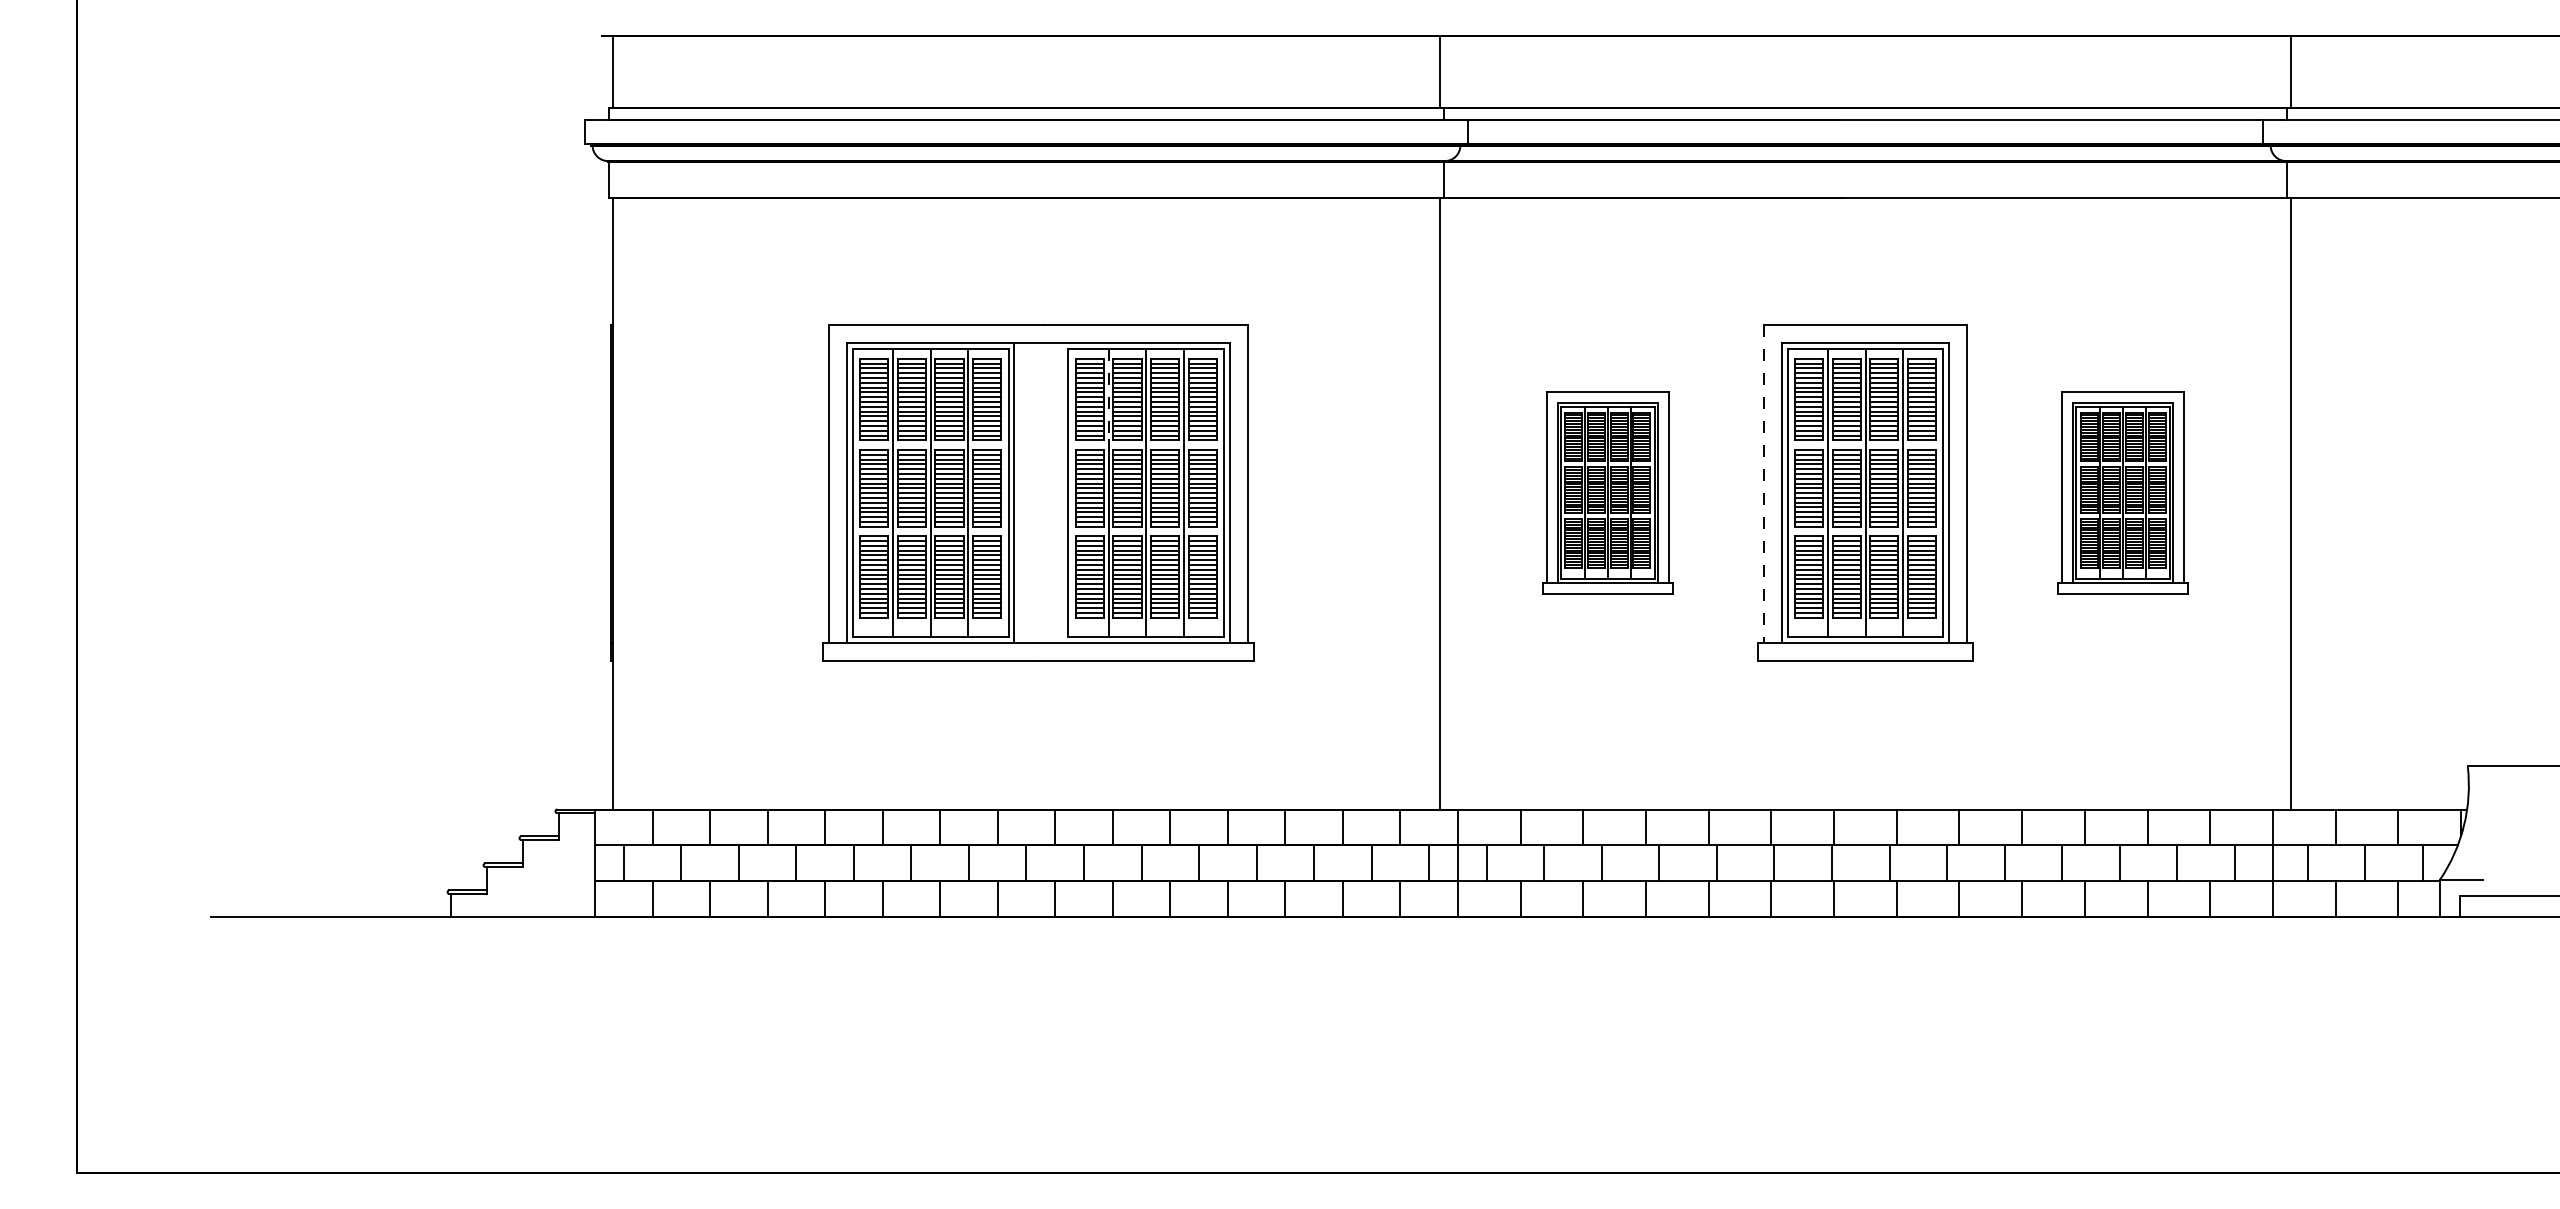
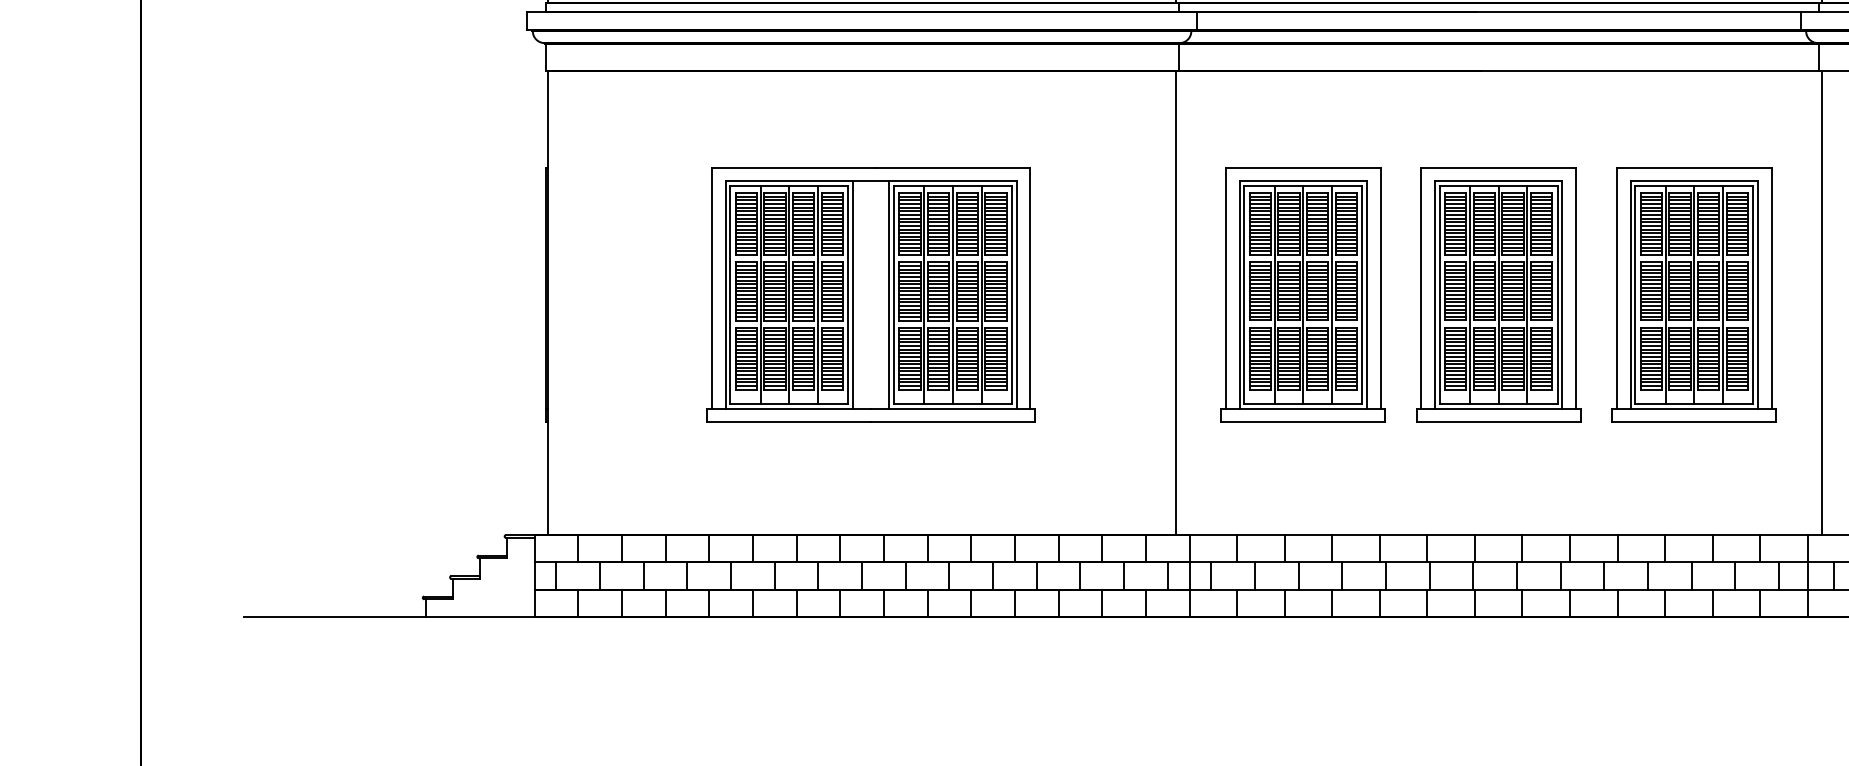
line: (1108, 394) -> (924, 220), dashed -> solid
line: (1763, 484) -> (1421, 288), dashed -> solid
line: (1062, 492) -> (889, 294), added
part: (1607, 492) -> (1302, 294), size x1.67
part: (2122, 492) -> (1693, 294), size x1.67

